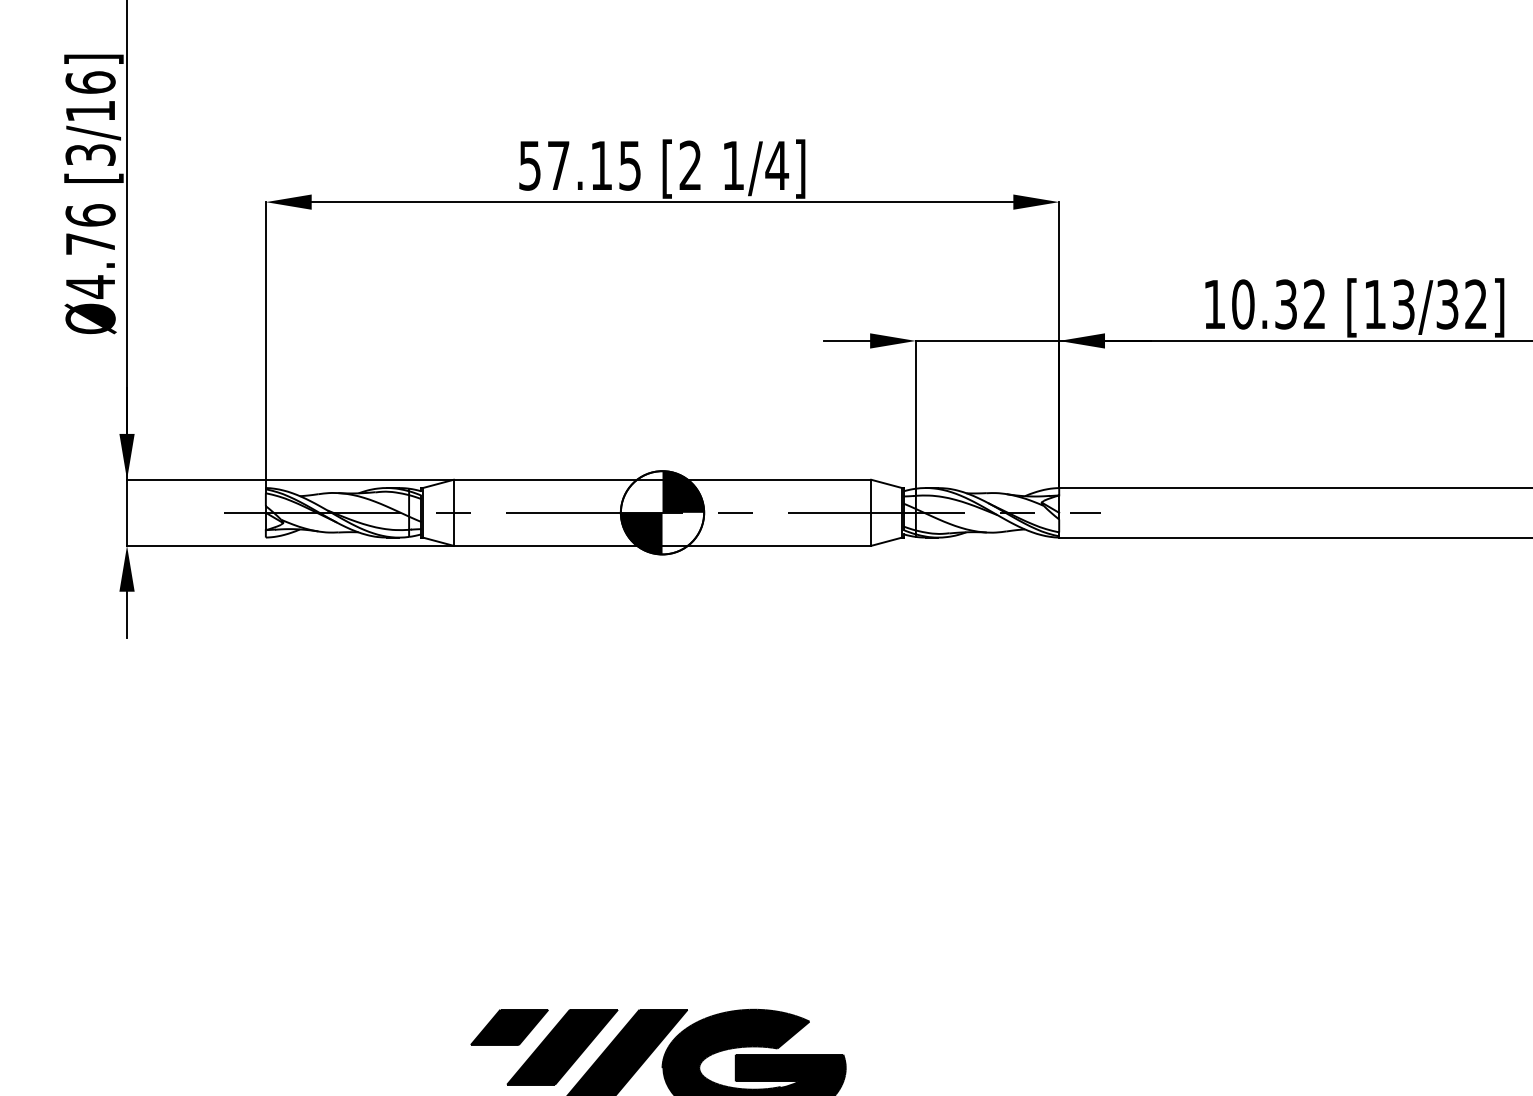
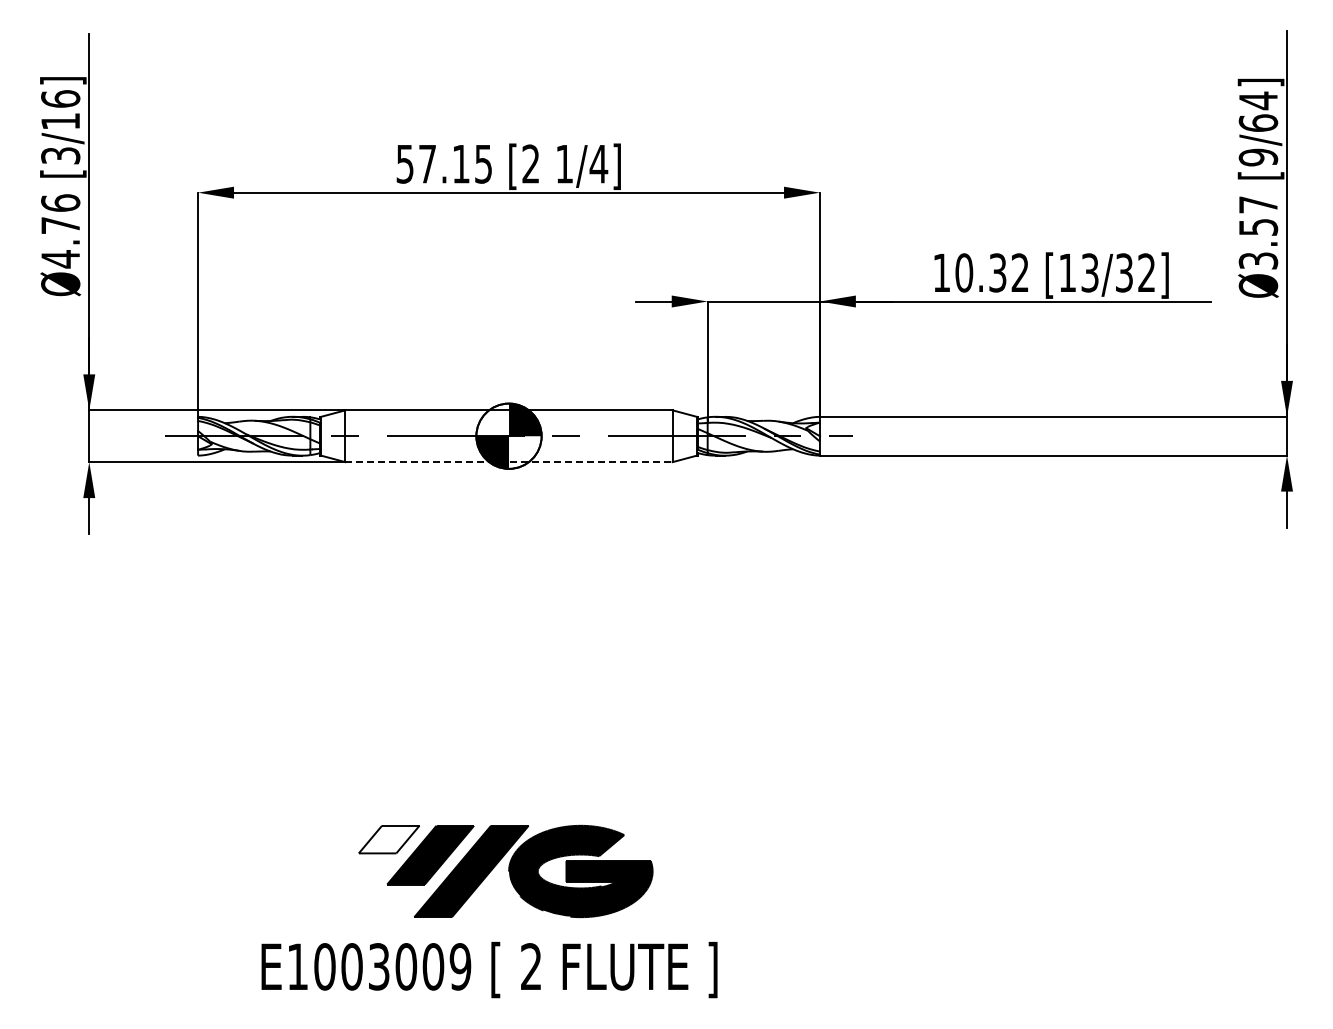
line: (663, 546) -> (509, 462), solid -> dashed
fill: (508, 1027) -> (388, 839), removed

